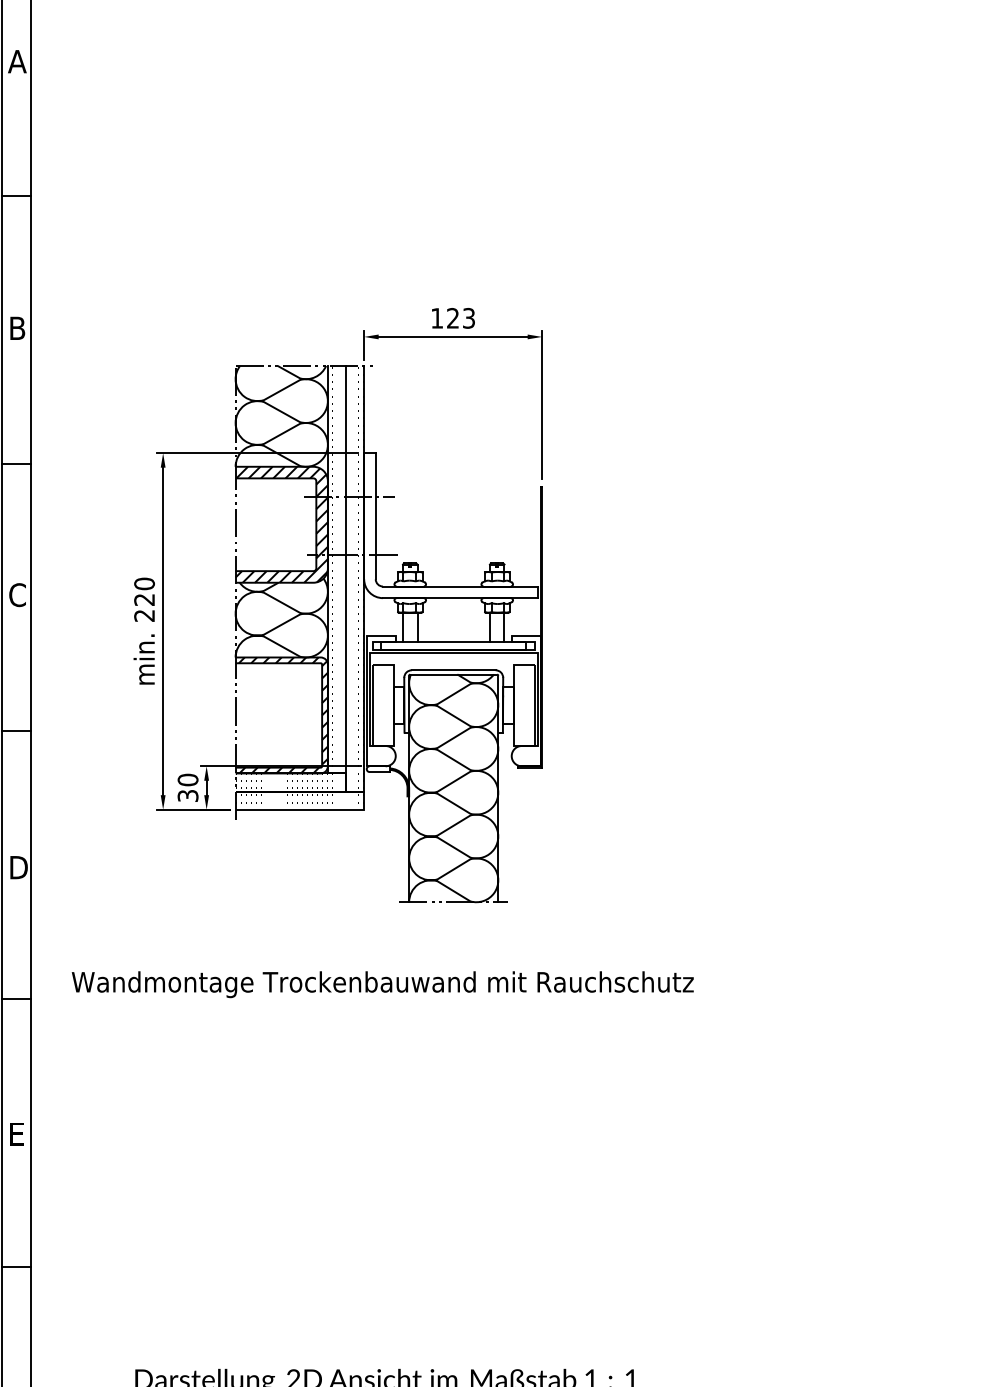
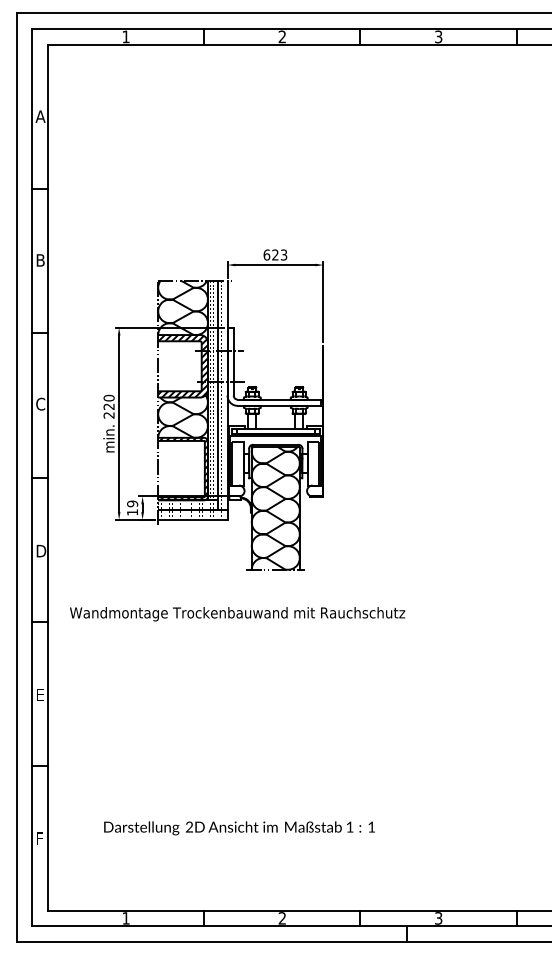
text: (436, 317) -> (266, 254), 123 -> 623
text: (187, 786) -> (132, 507), 30 -> 19

